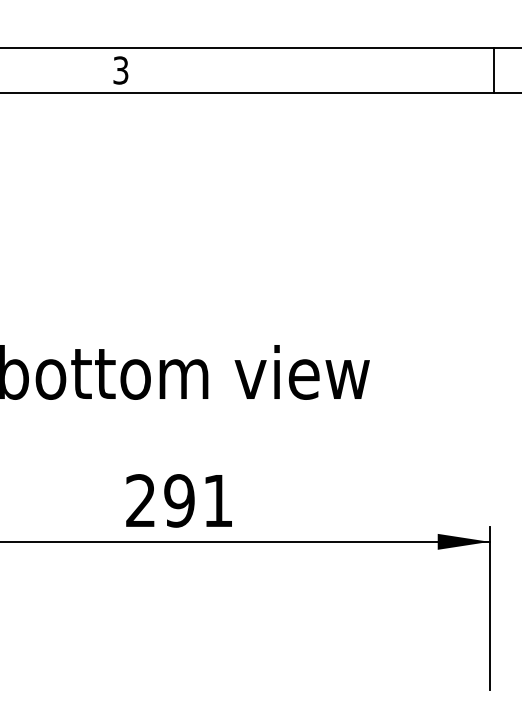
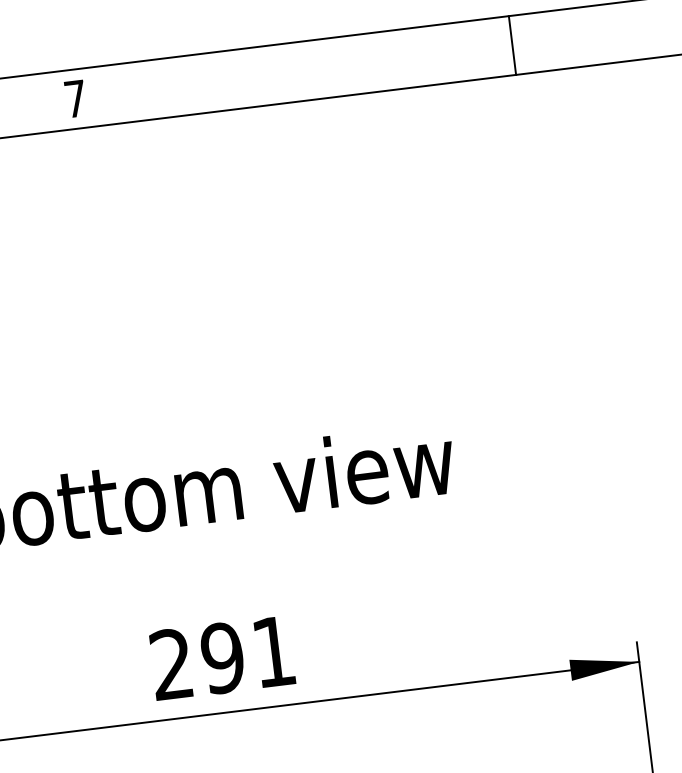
text: (120, 70) -> (75, 99), 3 -> 7
line: (493, 70) -> (512, 45), moved

